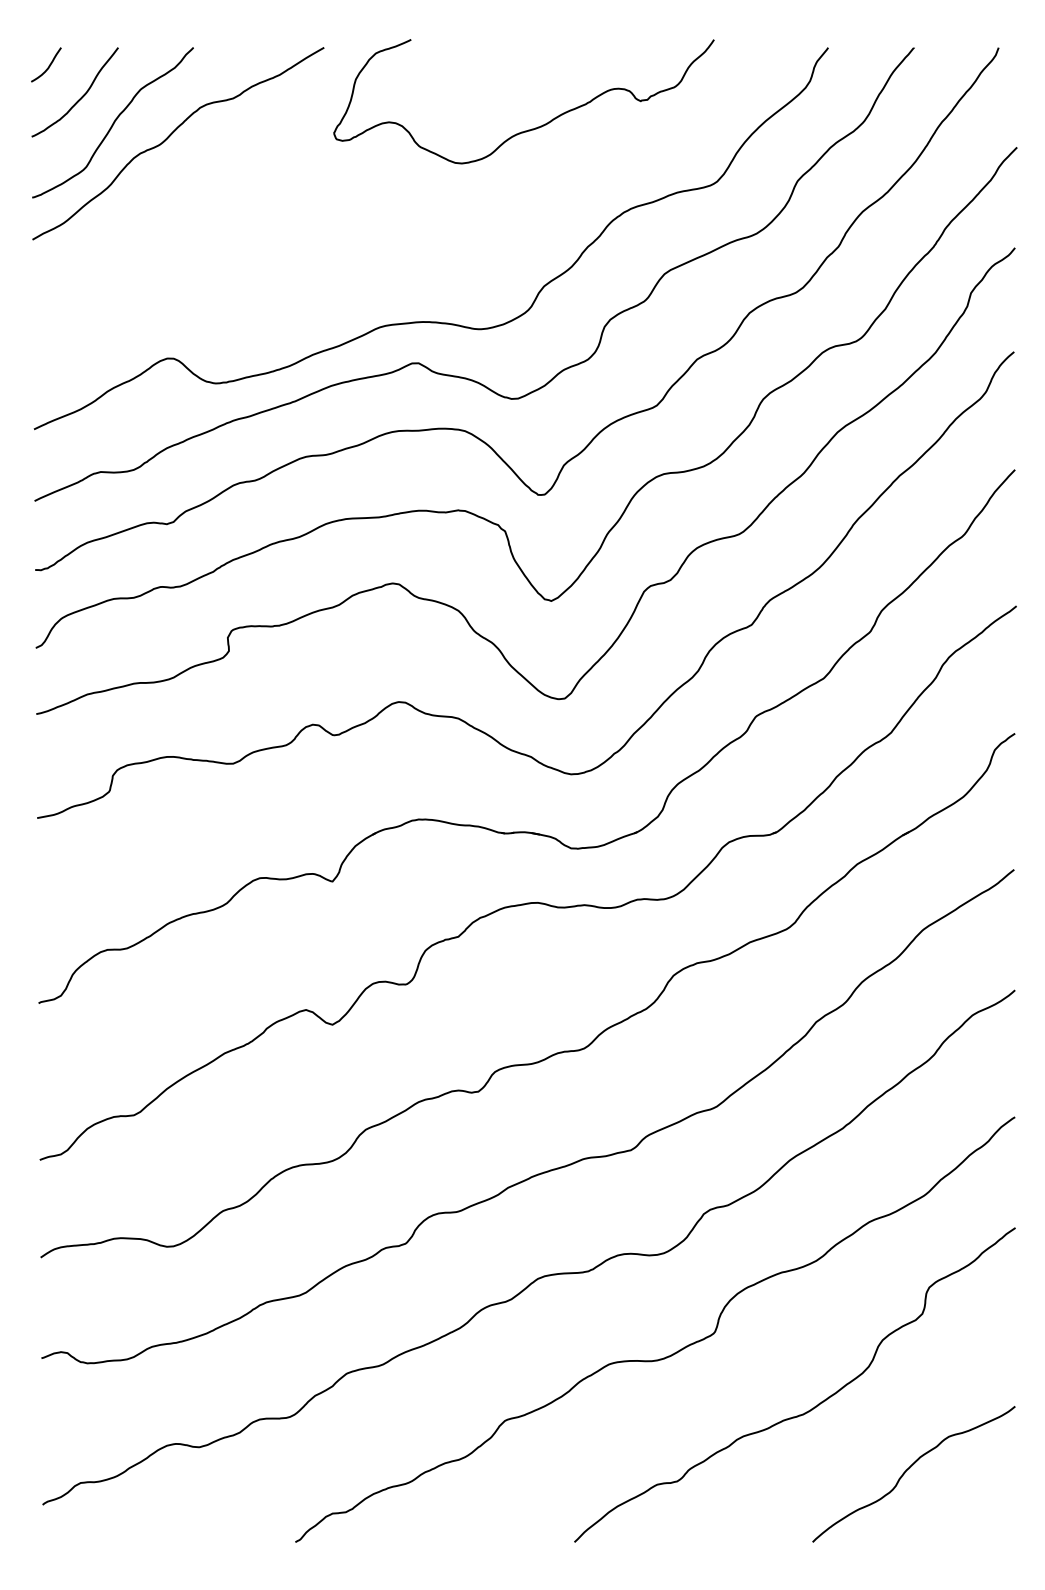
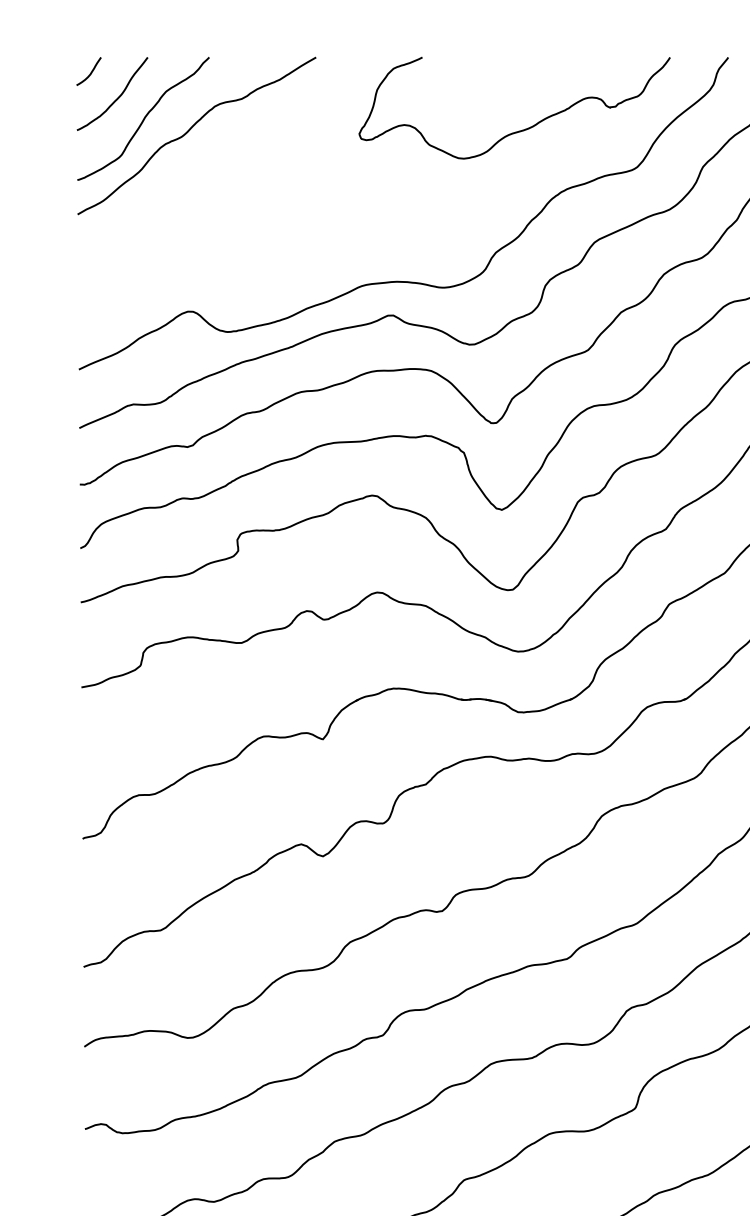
curve: (528, 129) -> (518, 130), moved

